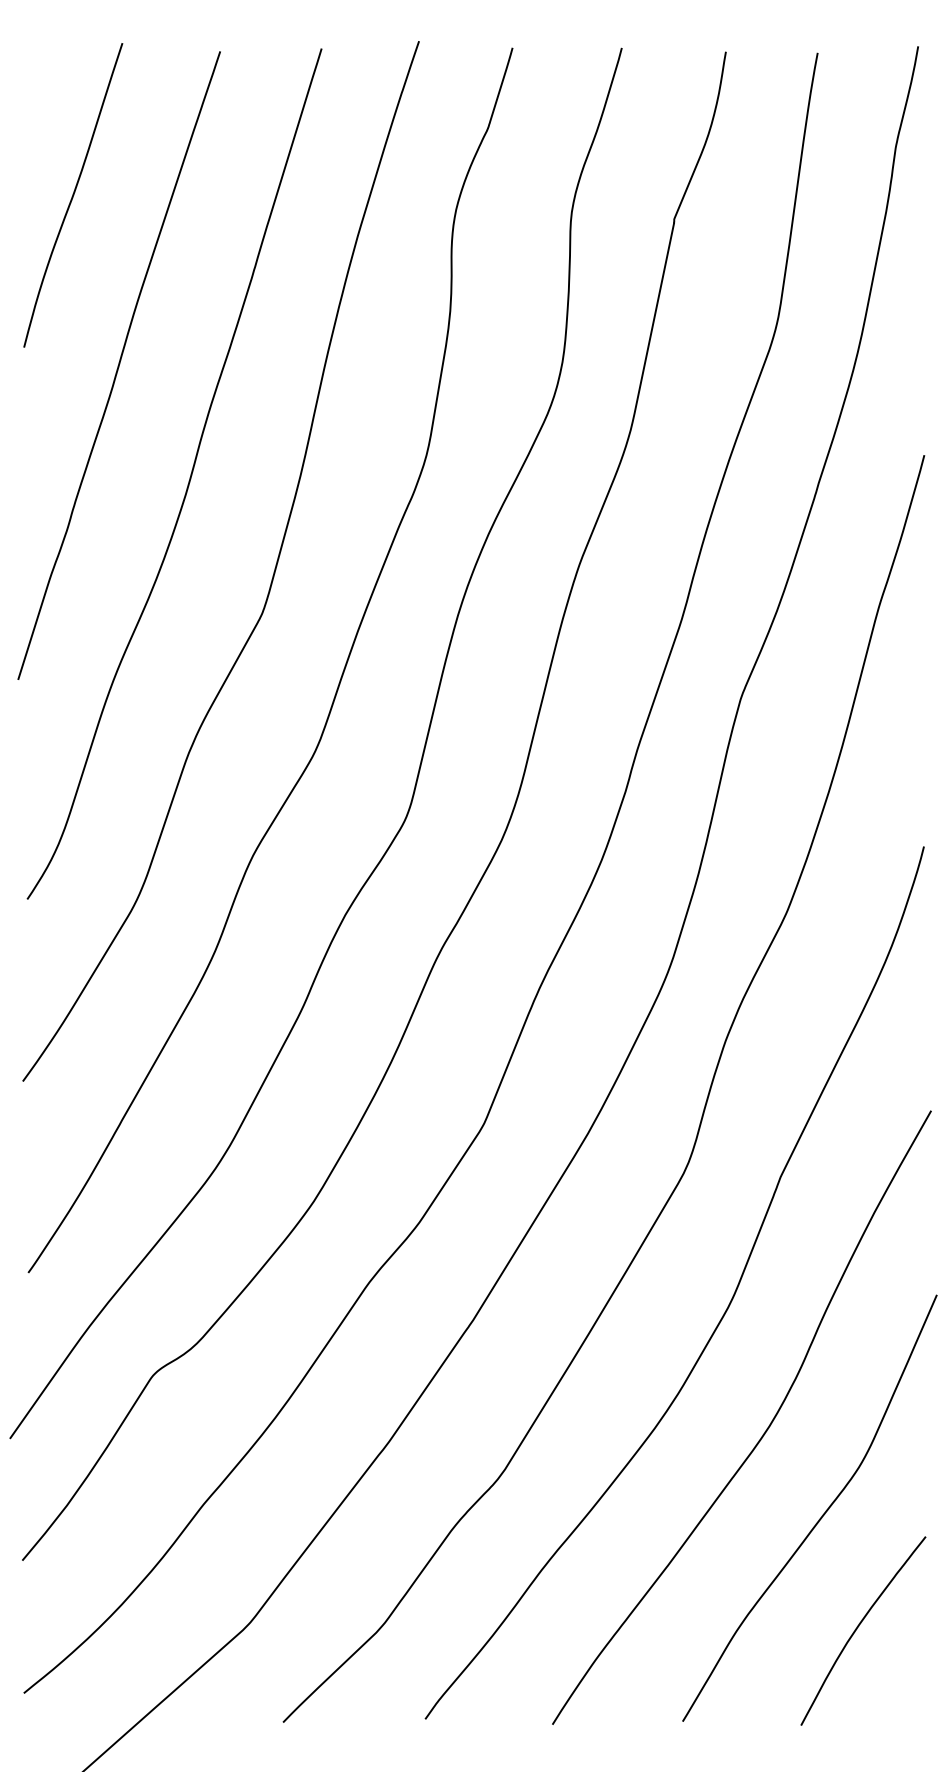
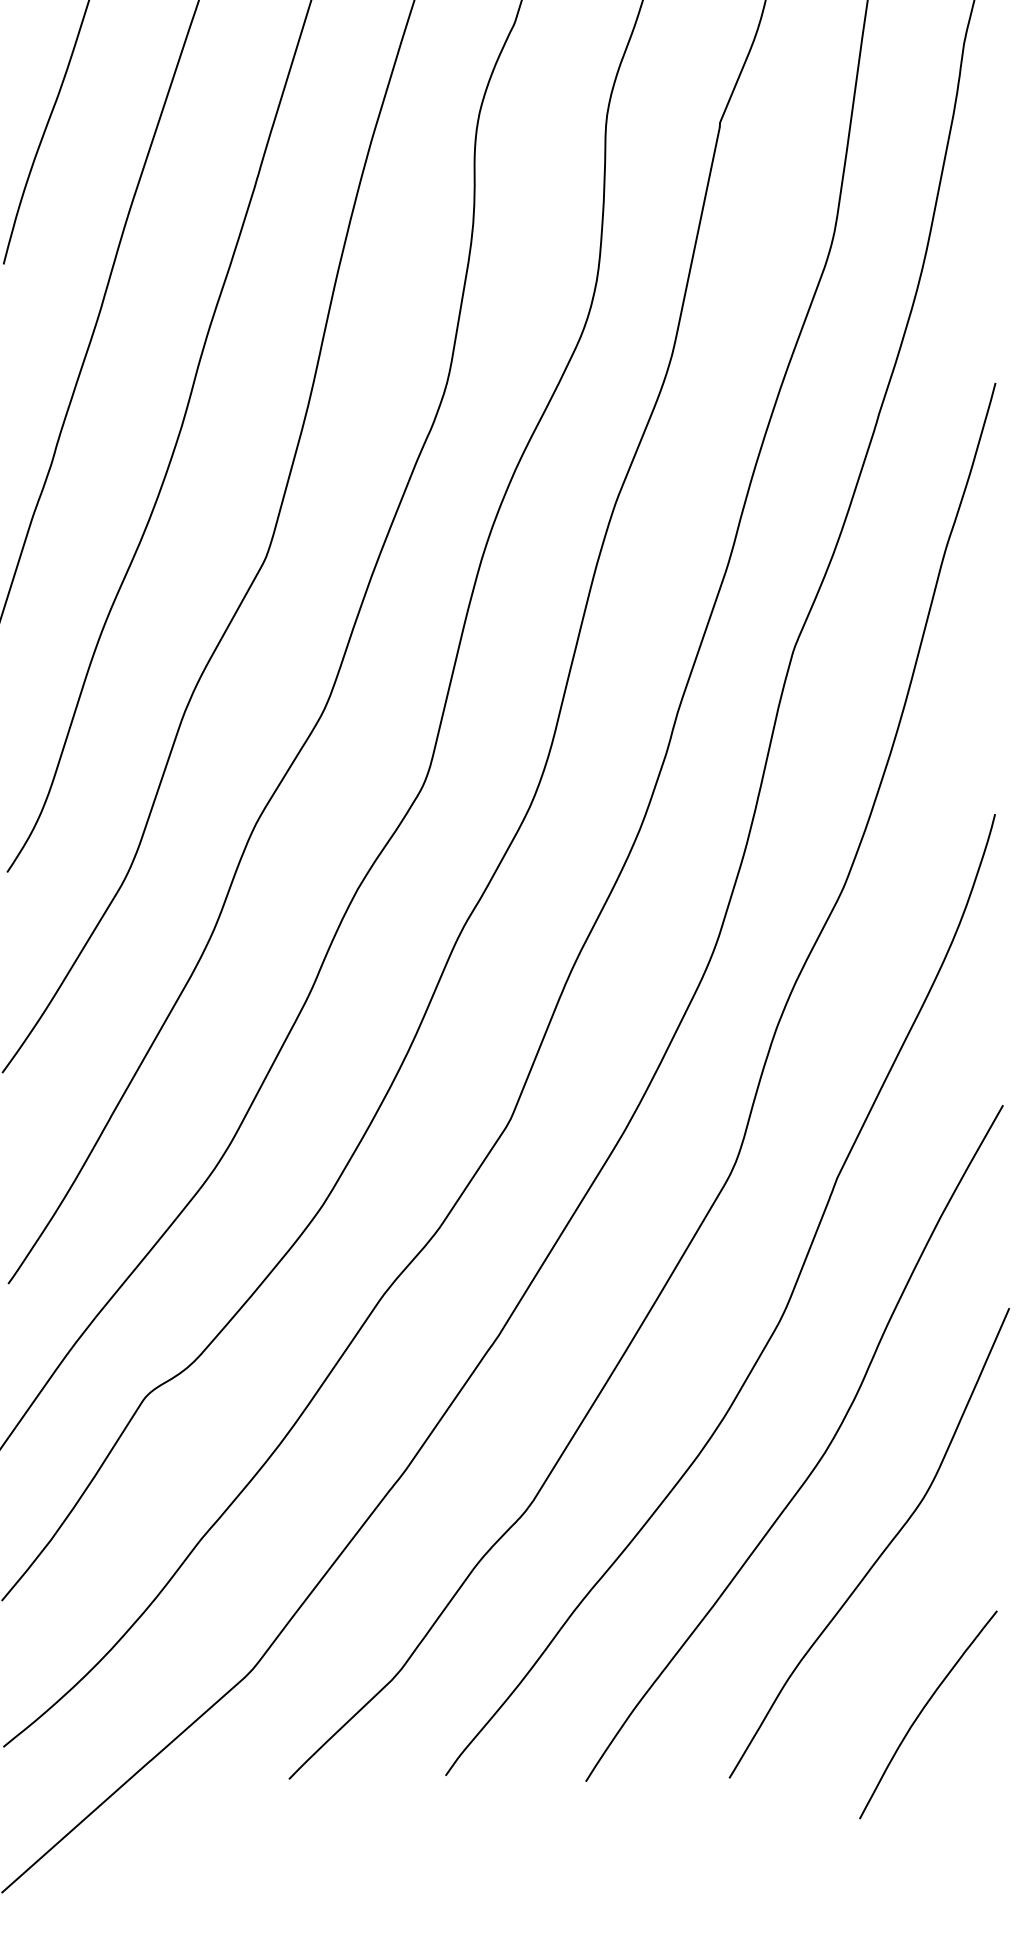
curve: (859, 1626) -> (924, 1709), moved

